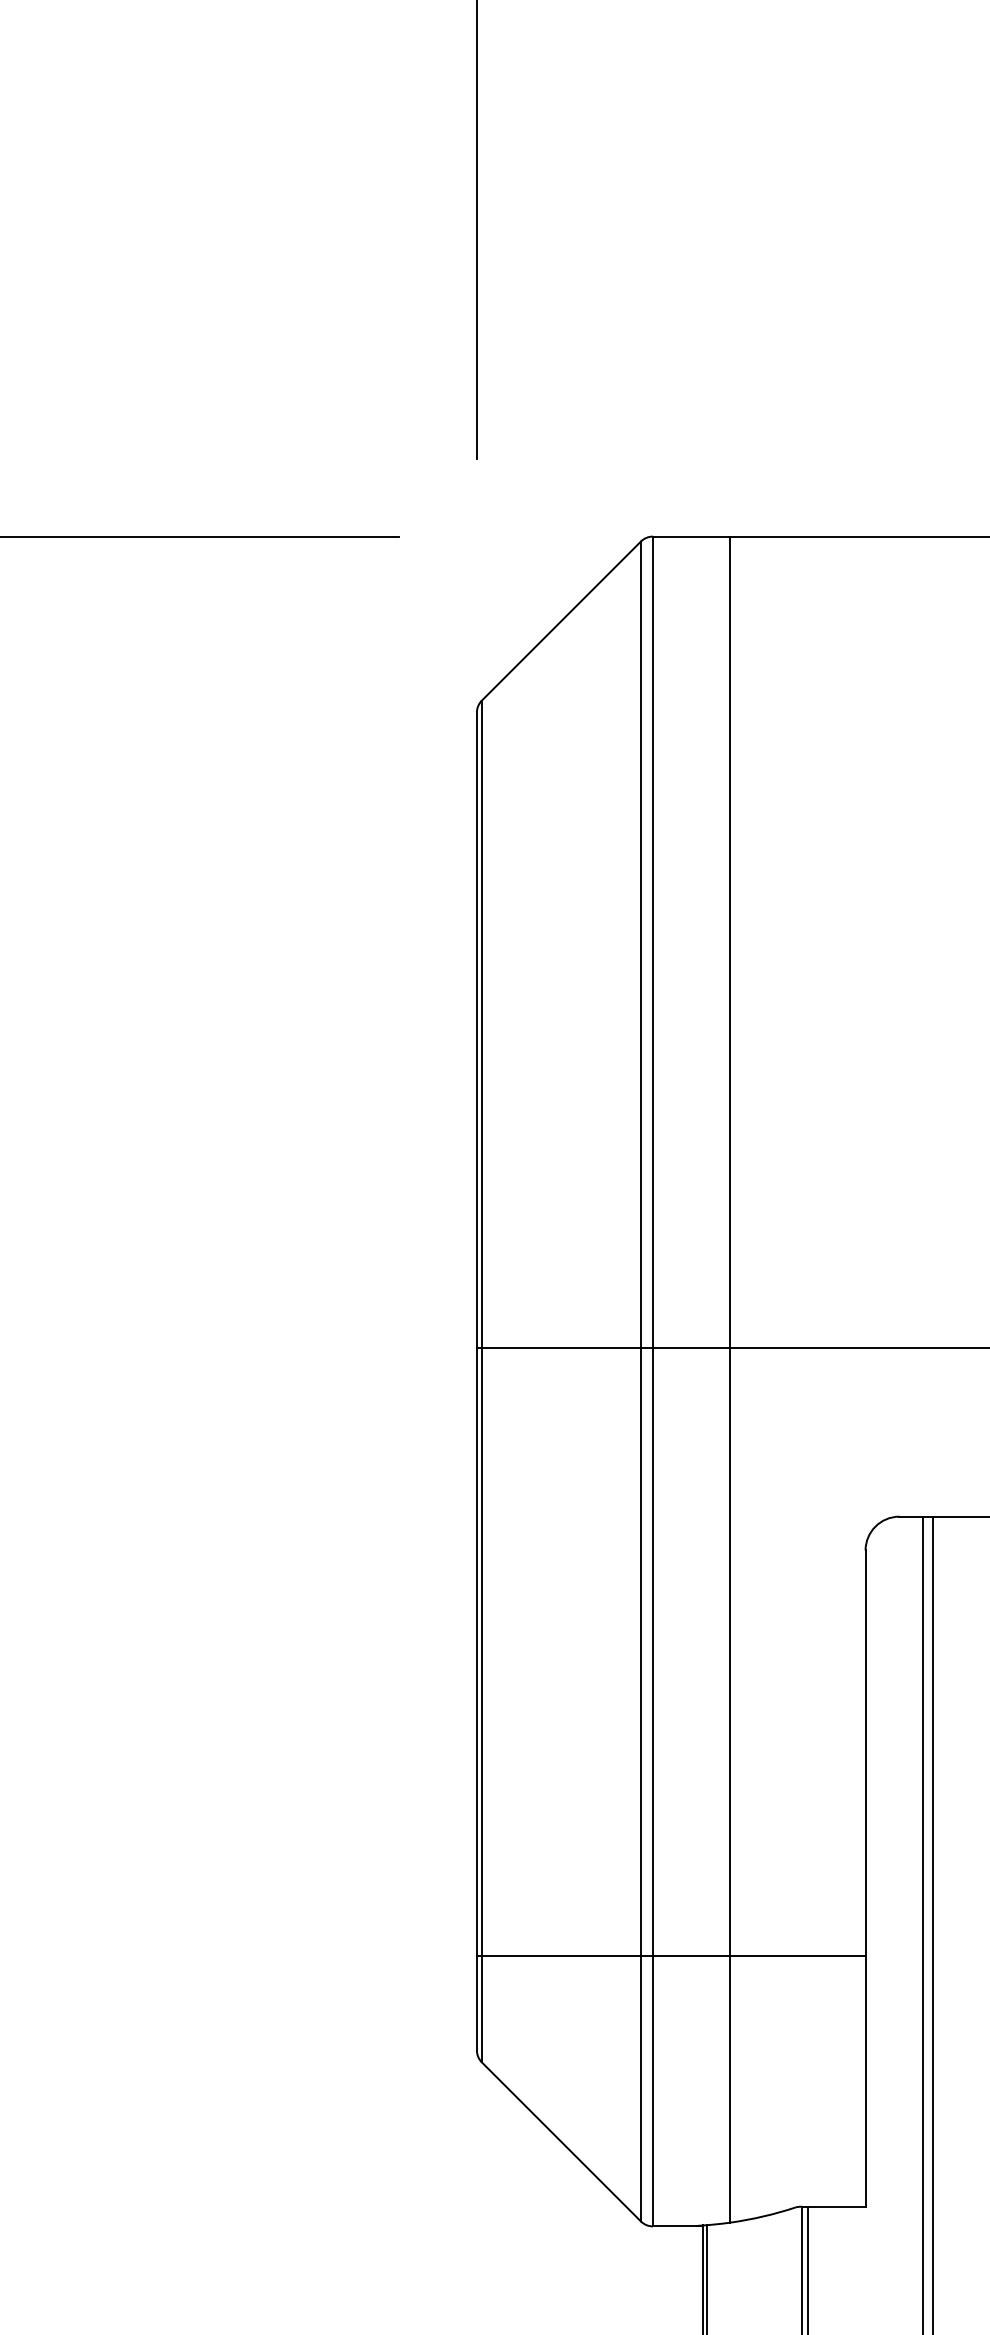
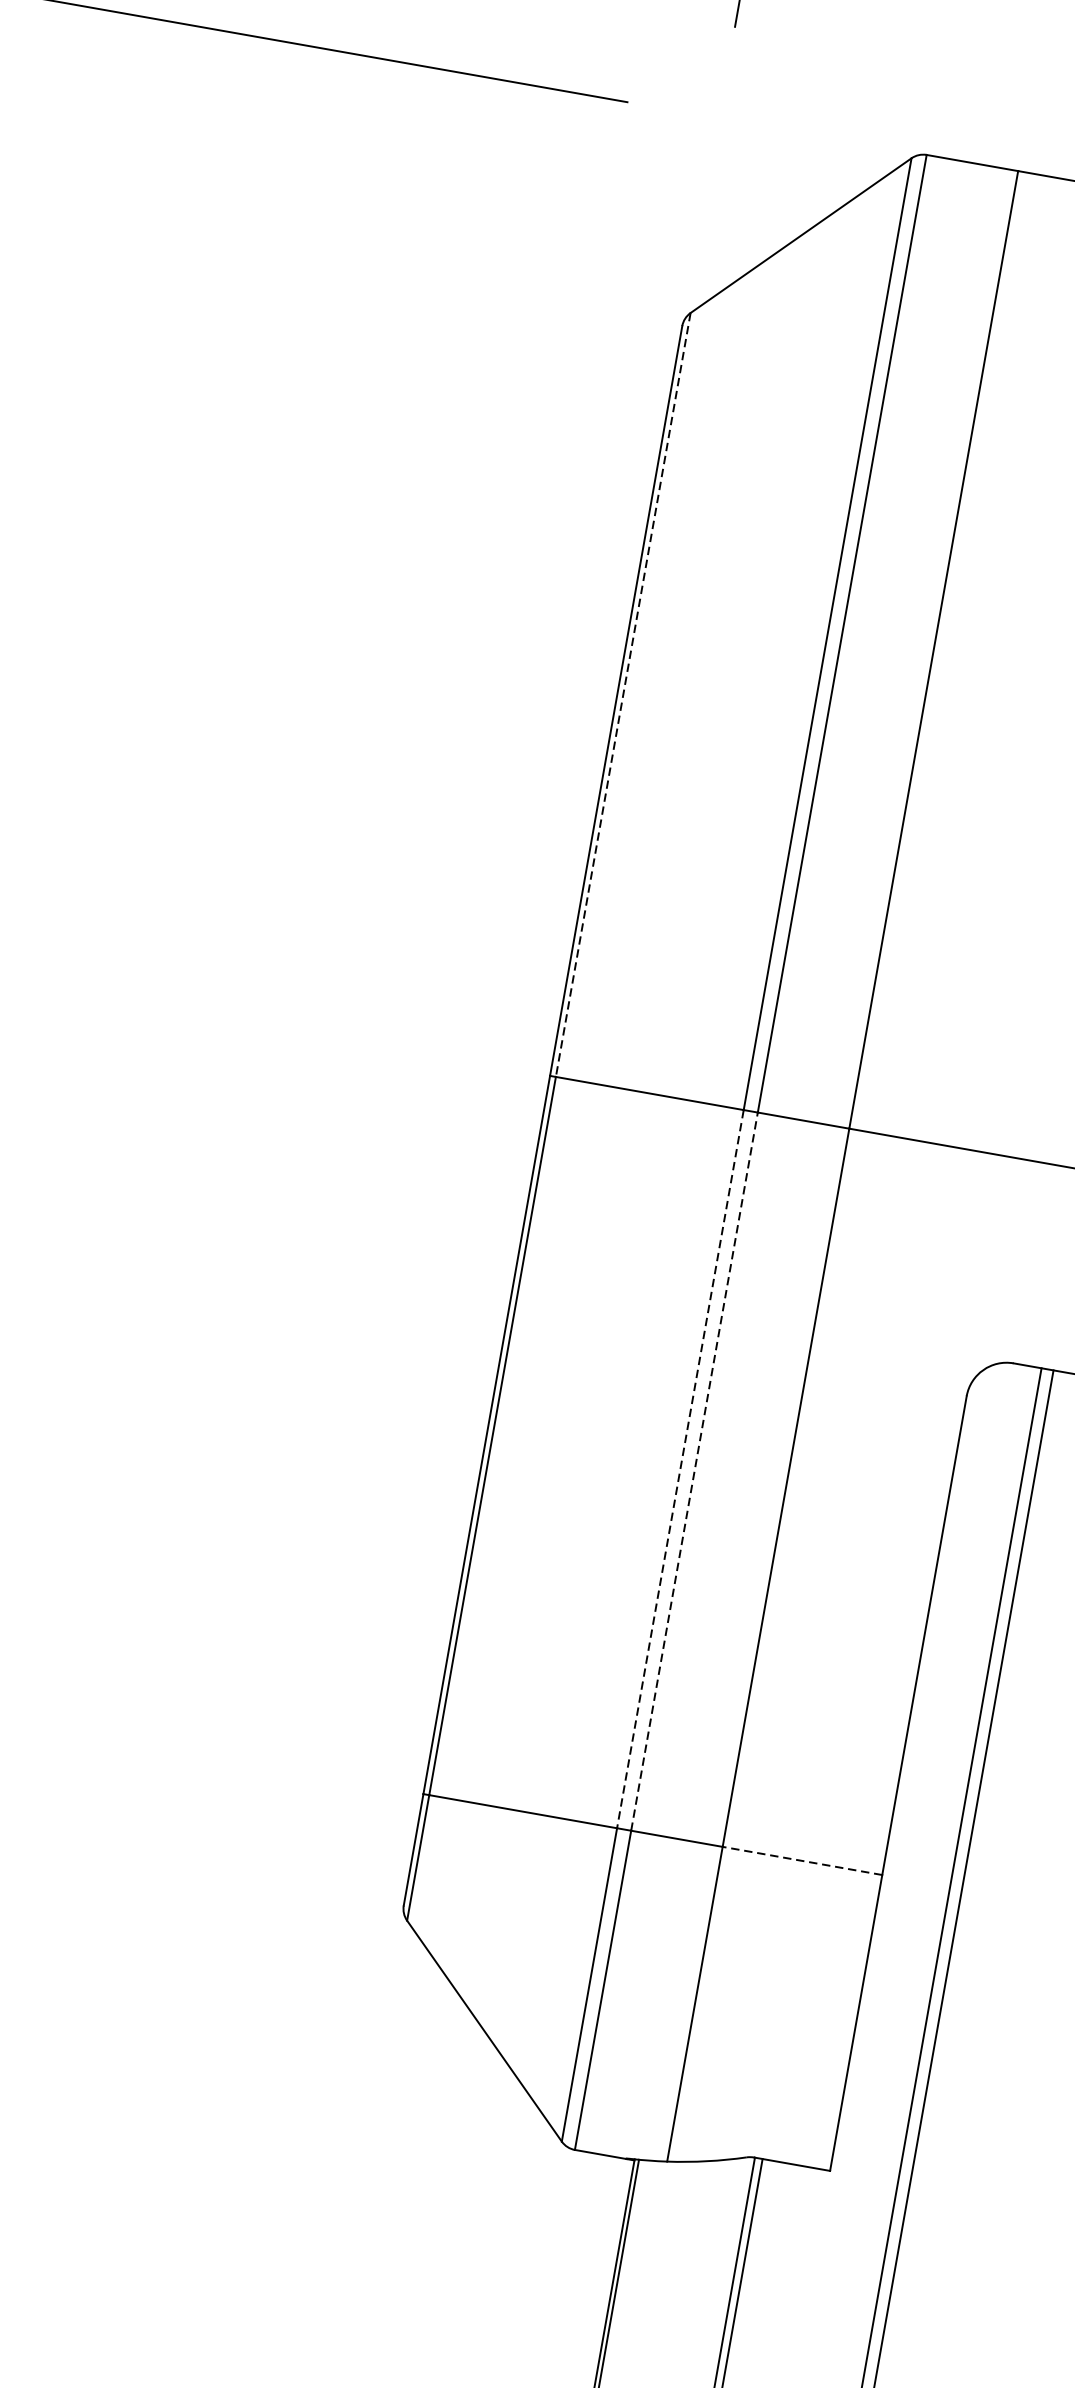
line: (481, 1024) -> (622, 695), solid -> dashed
line: (652, 1651) -> (694, 1471), solid -> dashed
line: (640, 1652) -> (679, 1469), solid -> dashed
line: (797, 1956) -> (801, 1861), solid -> dashed

